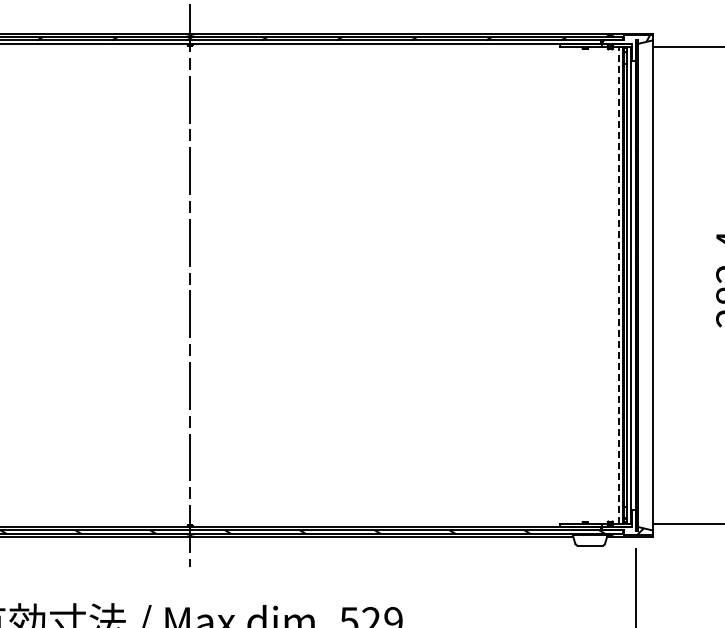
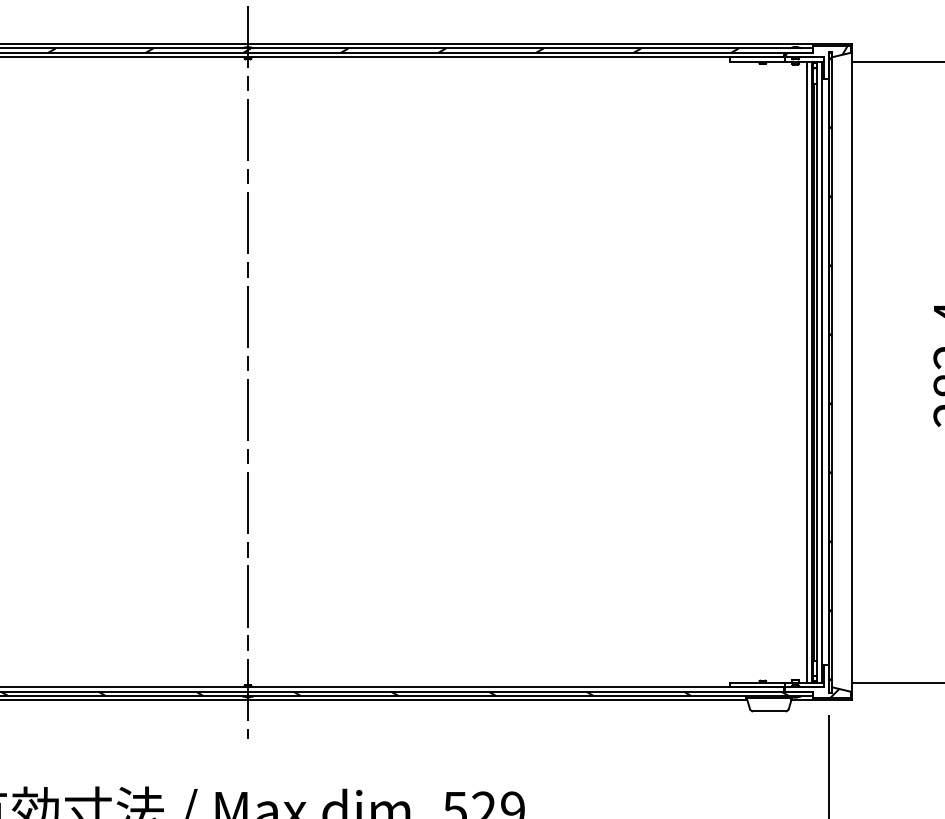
line: (618, 284) -> (806, 371), dashed -> solid

